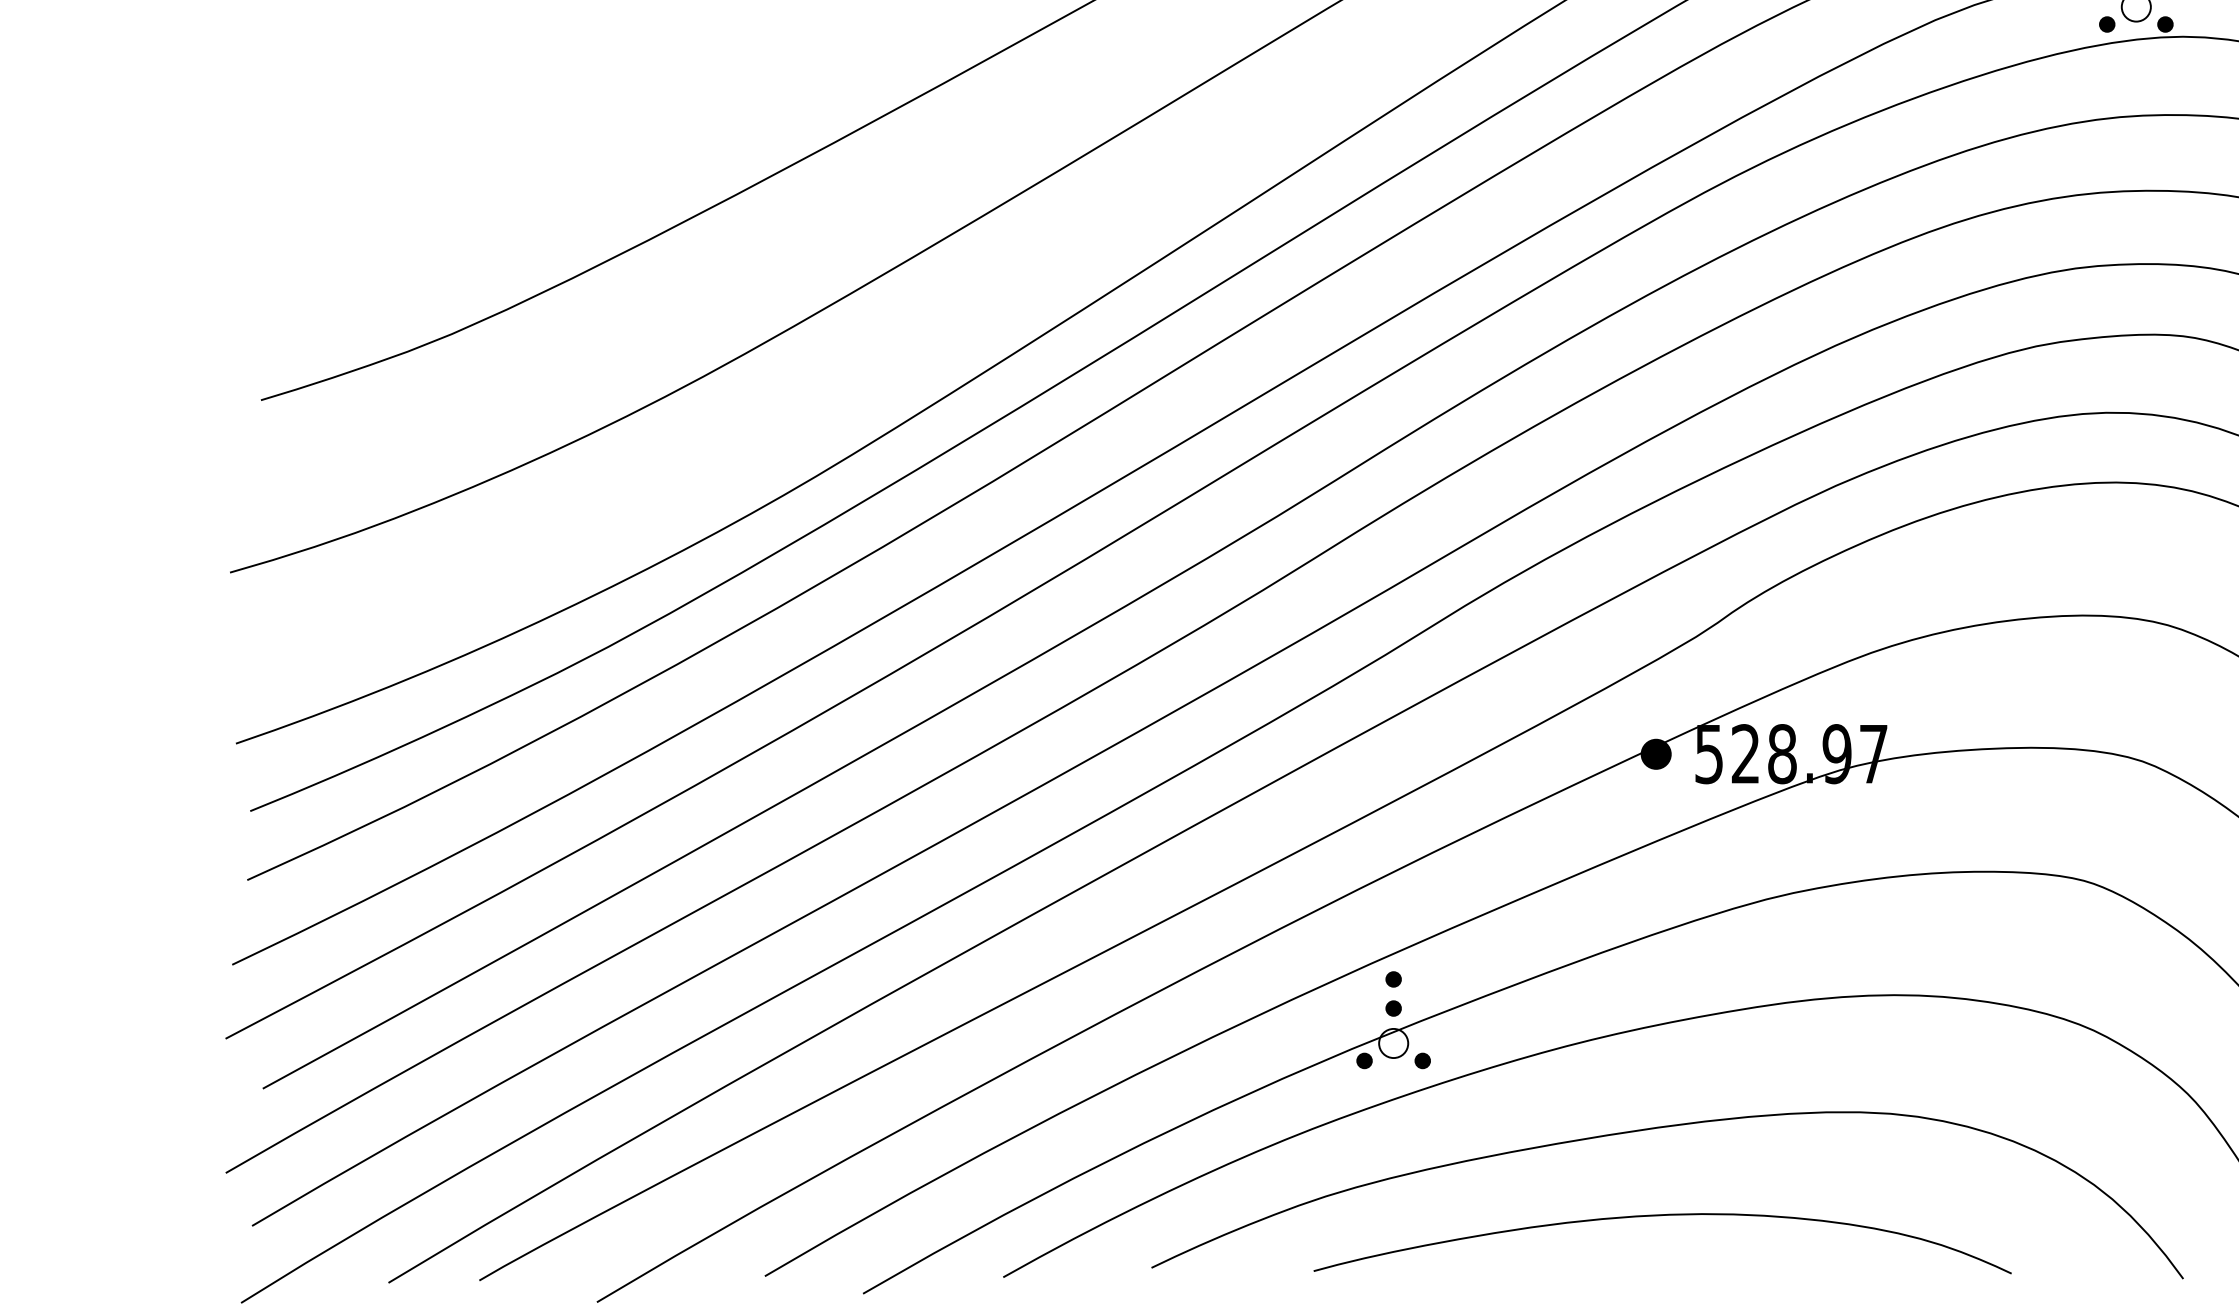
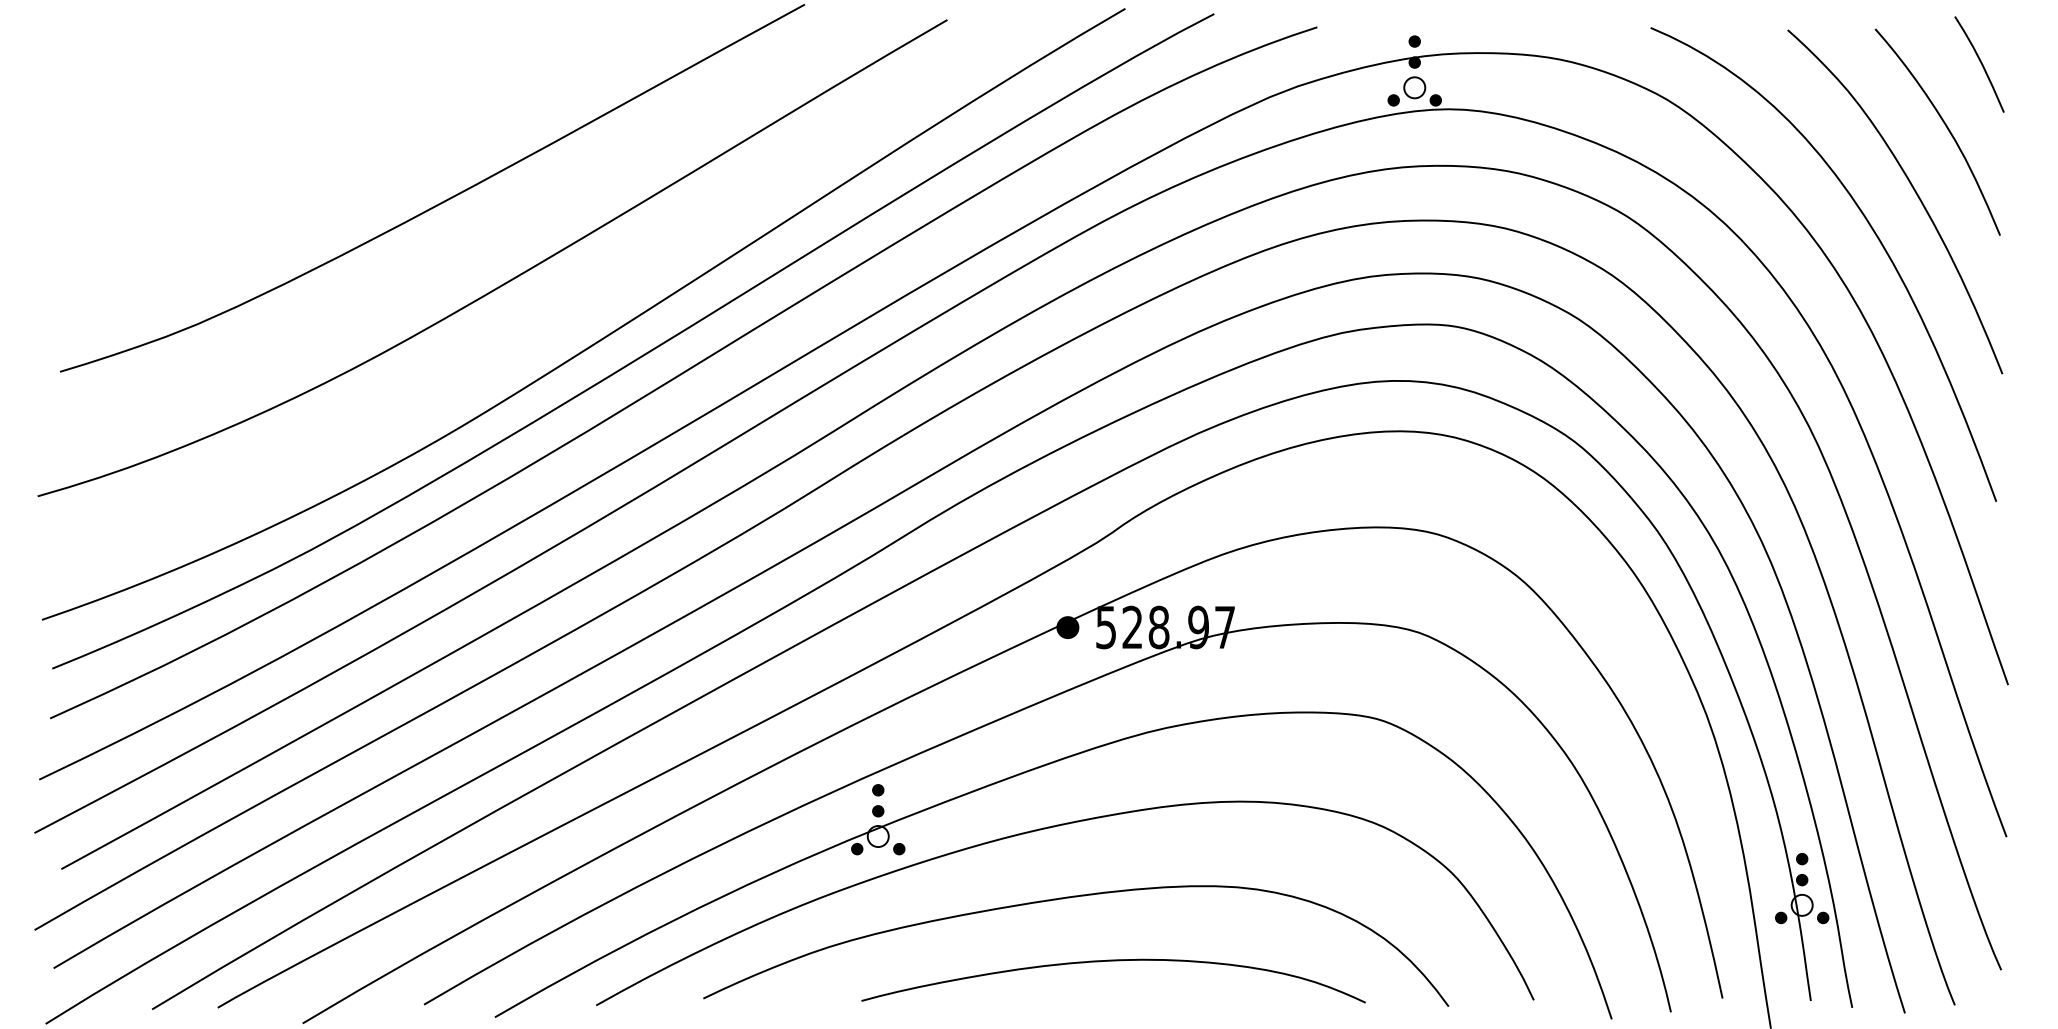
curve: (1662, 1216) -> (1113, 961), moved

